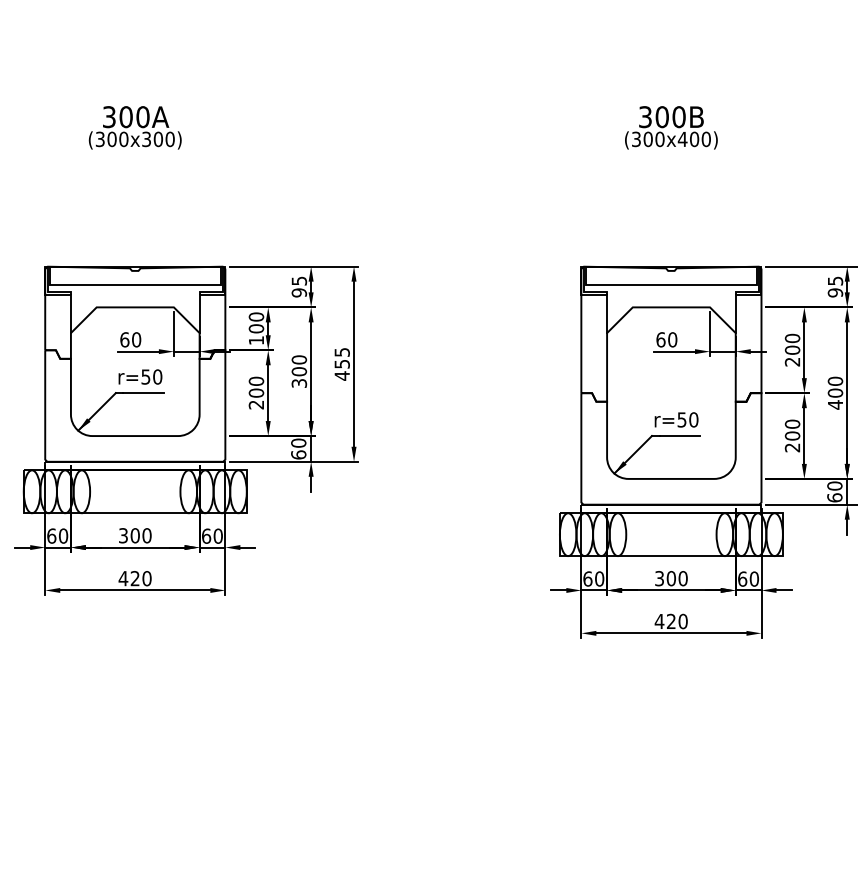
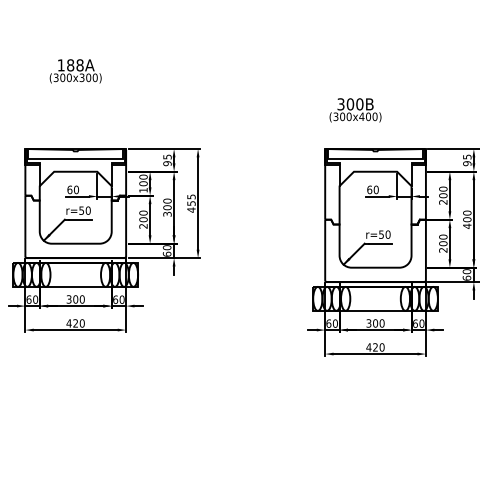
text: (125, 117) -> (70, 65), 300A -> 188A
text: (671, 128) -> (355, 110), moved

